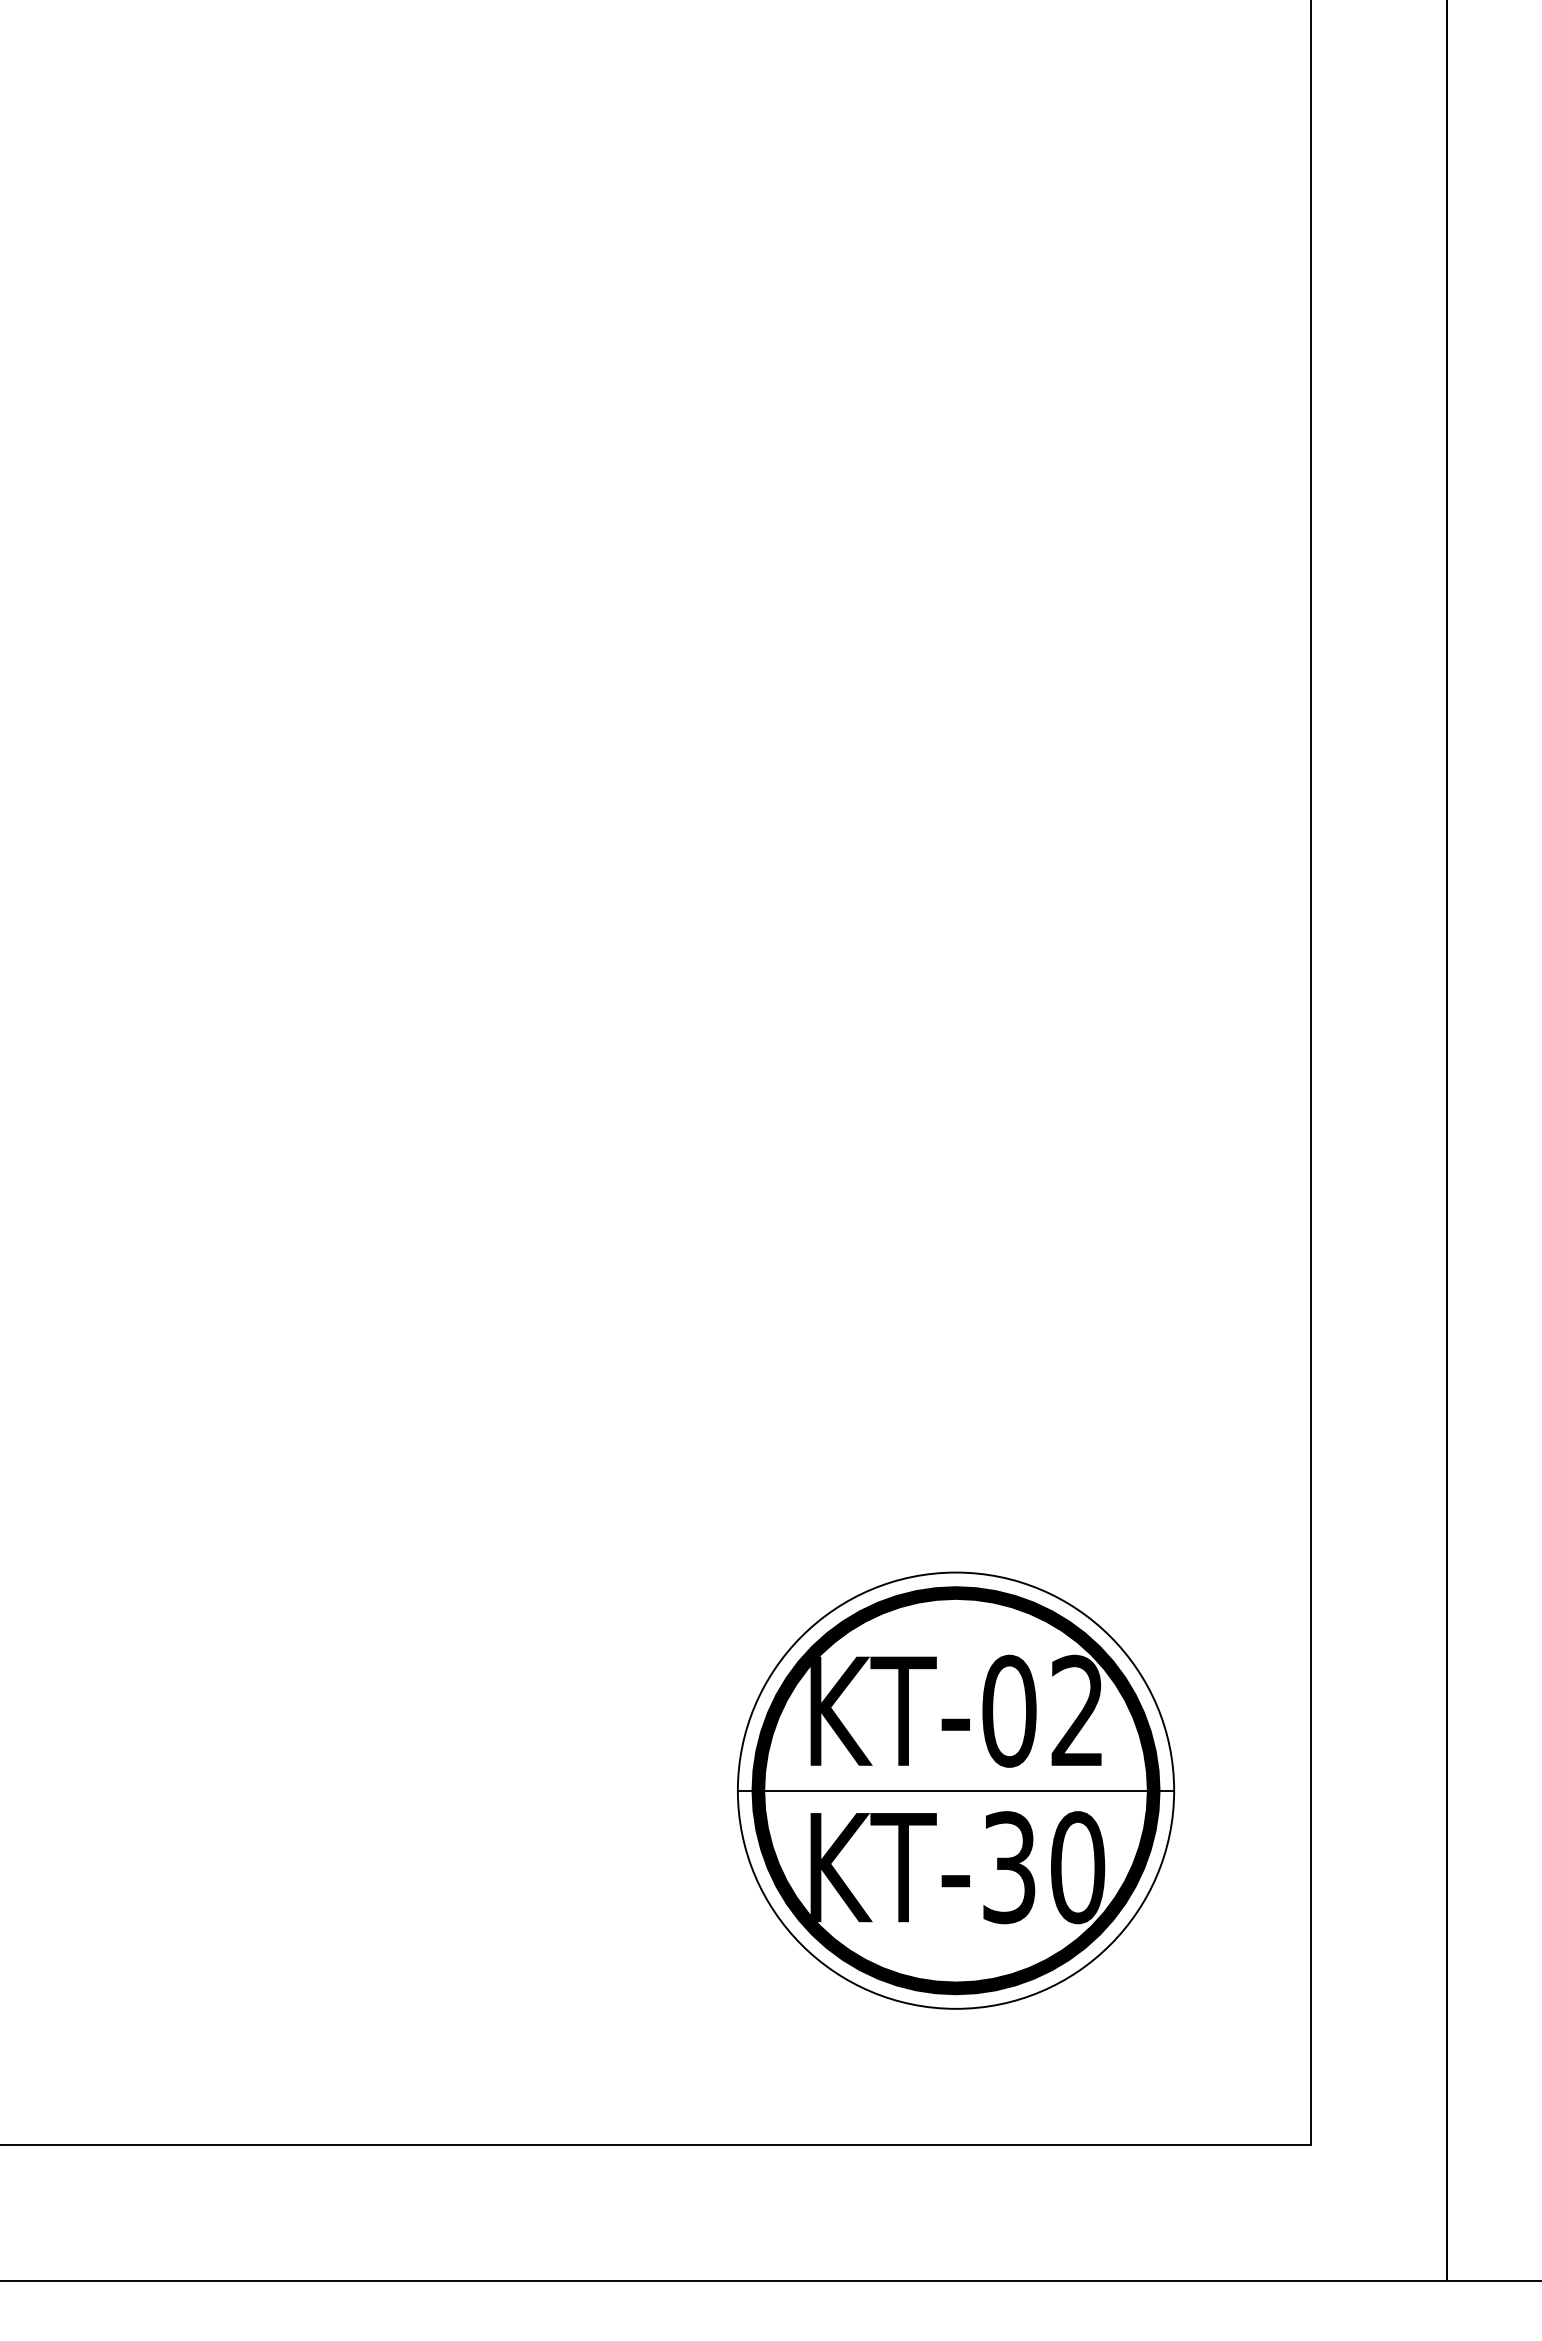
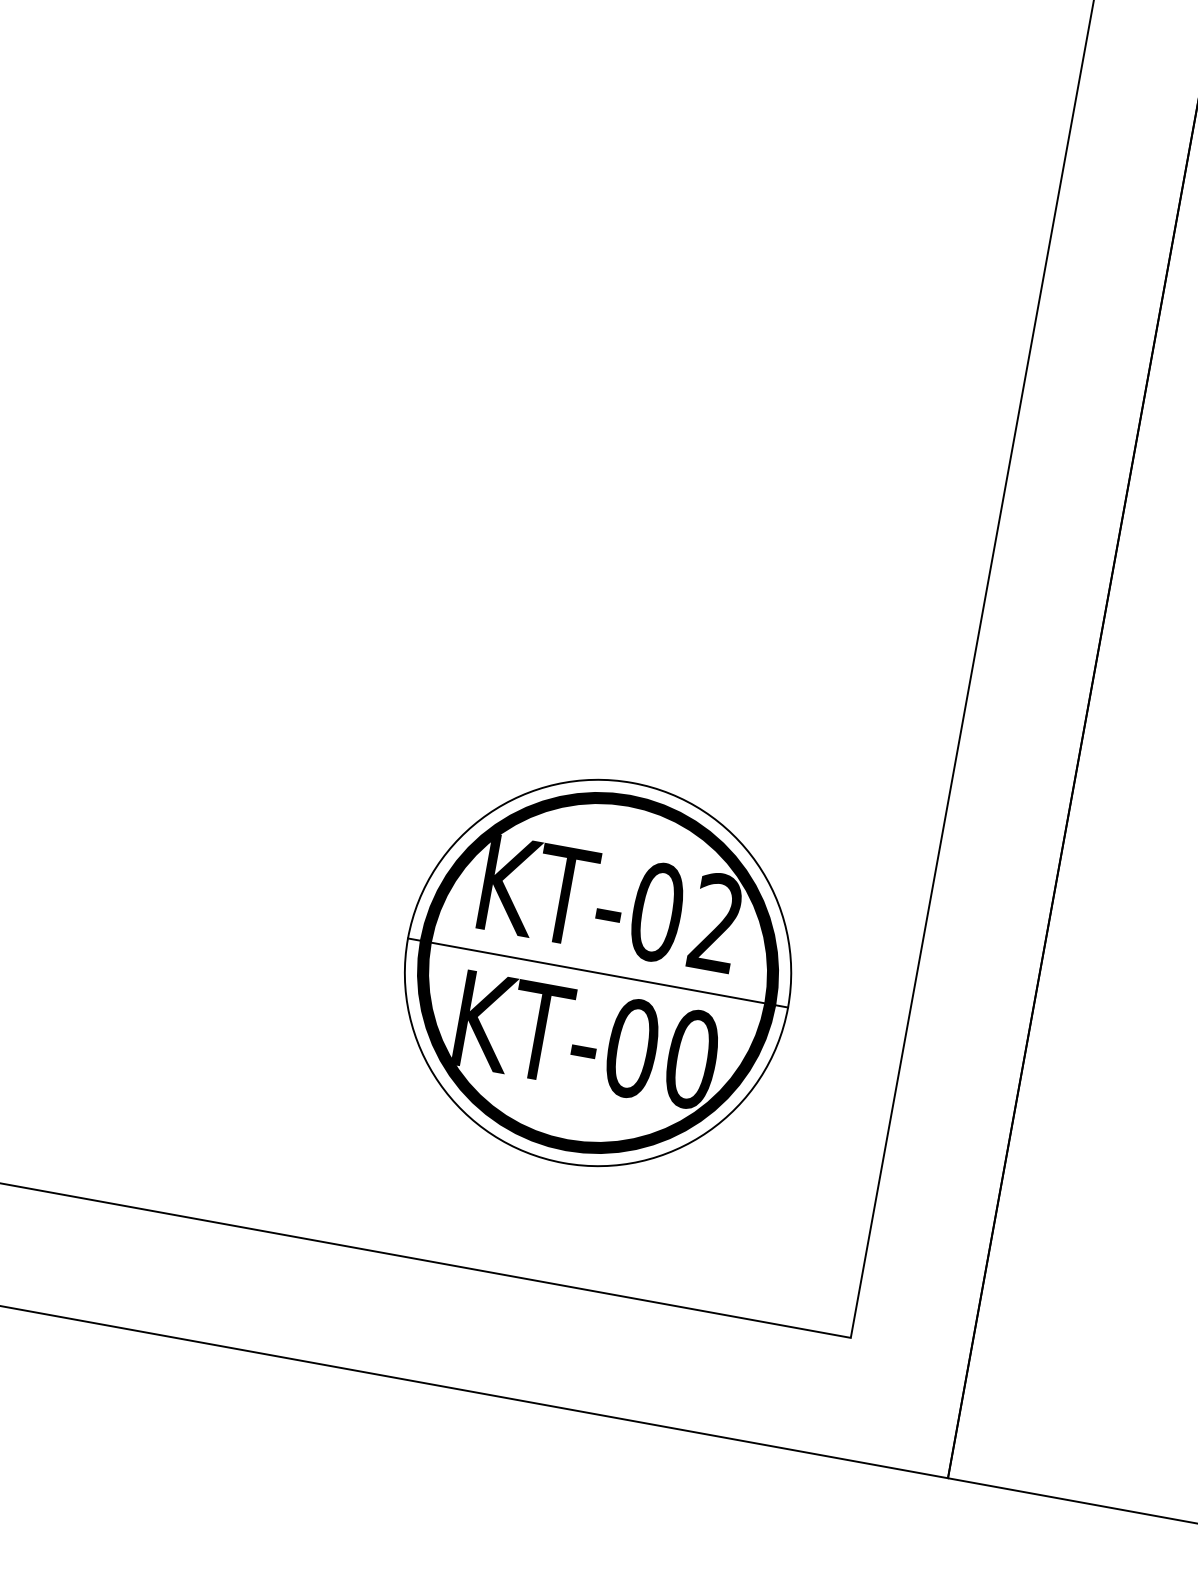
text: (1009, 1867) -> (632, 1048), KT-30 -> KT-00

